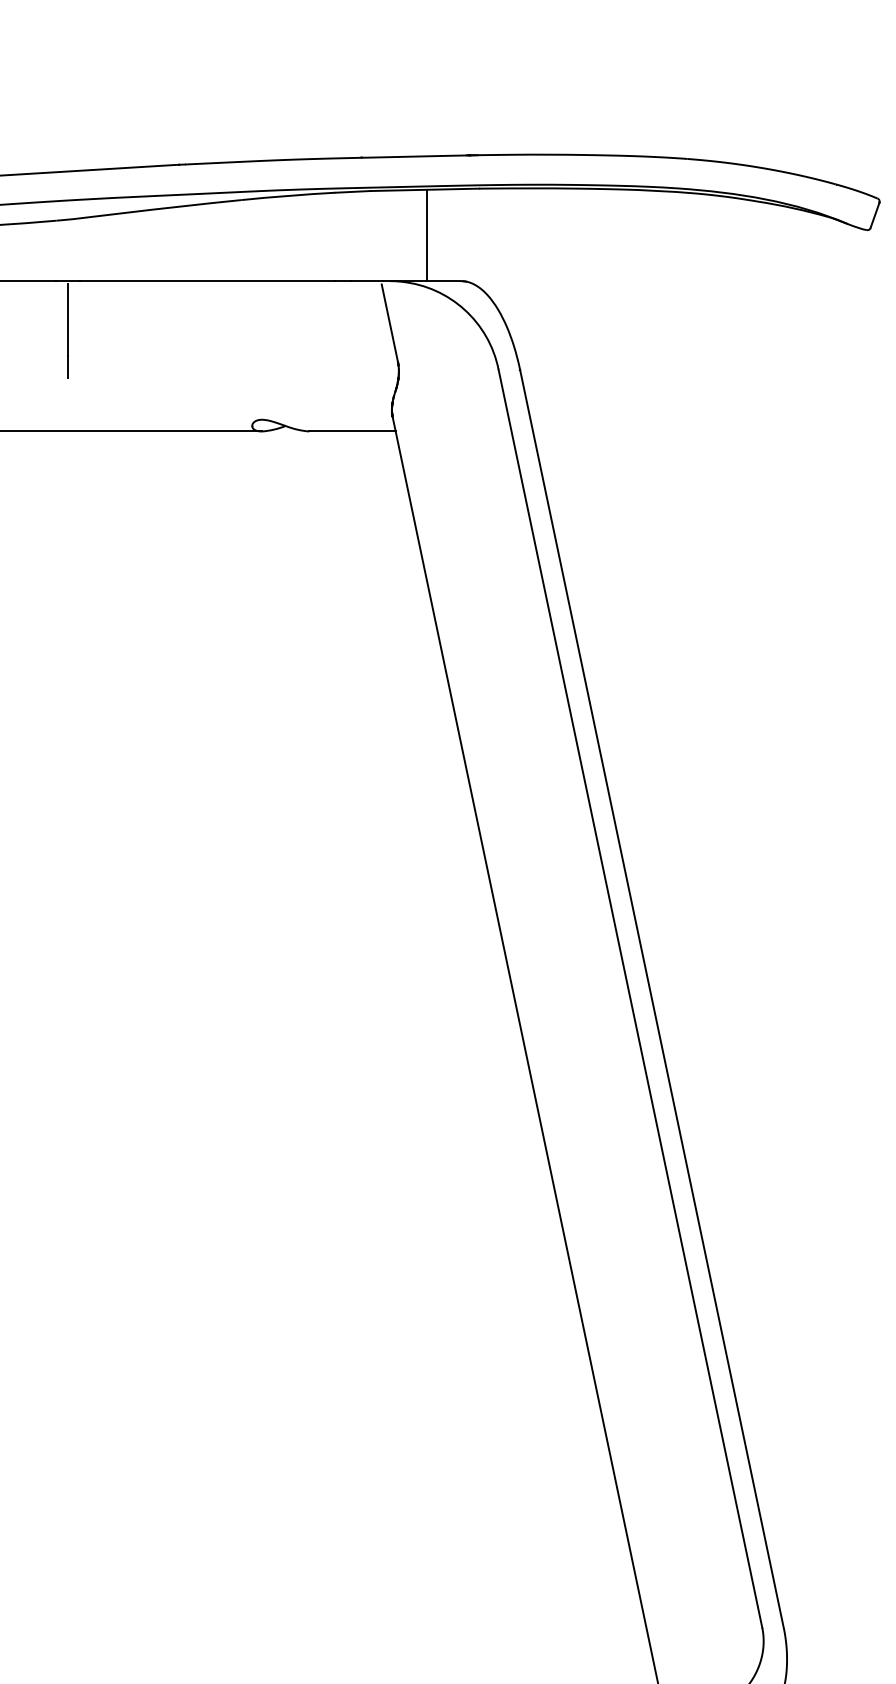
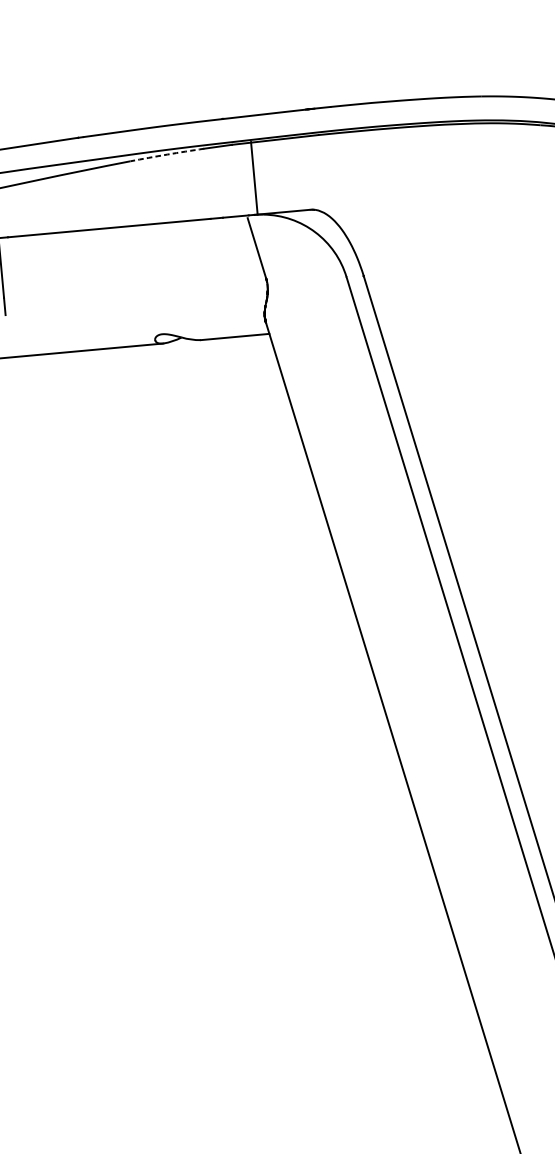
arc: (288, 195) -> (167, 154), solid -> dashed
line: (426, 235) -> (254, 178), moved

